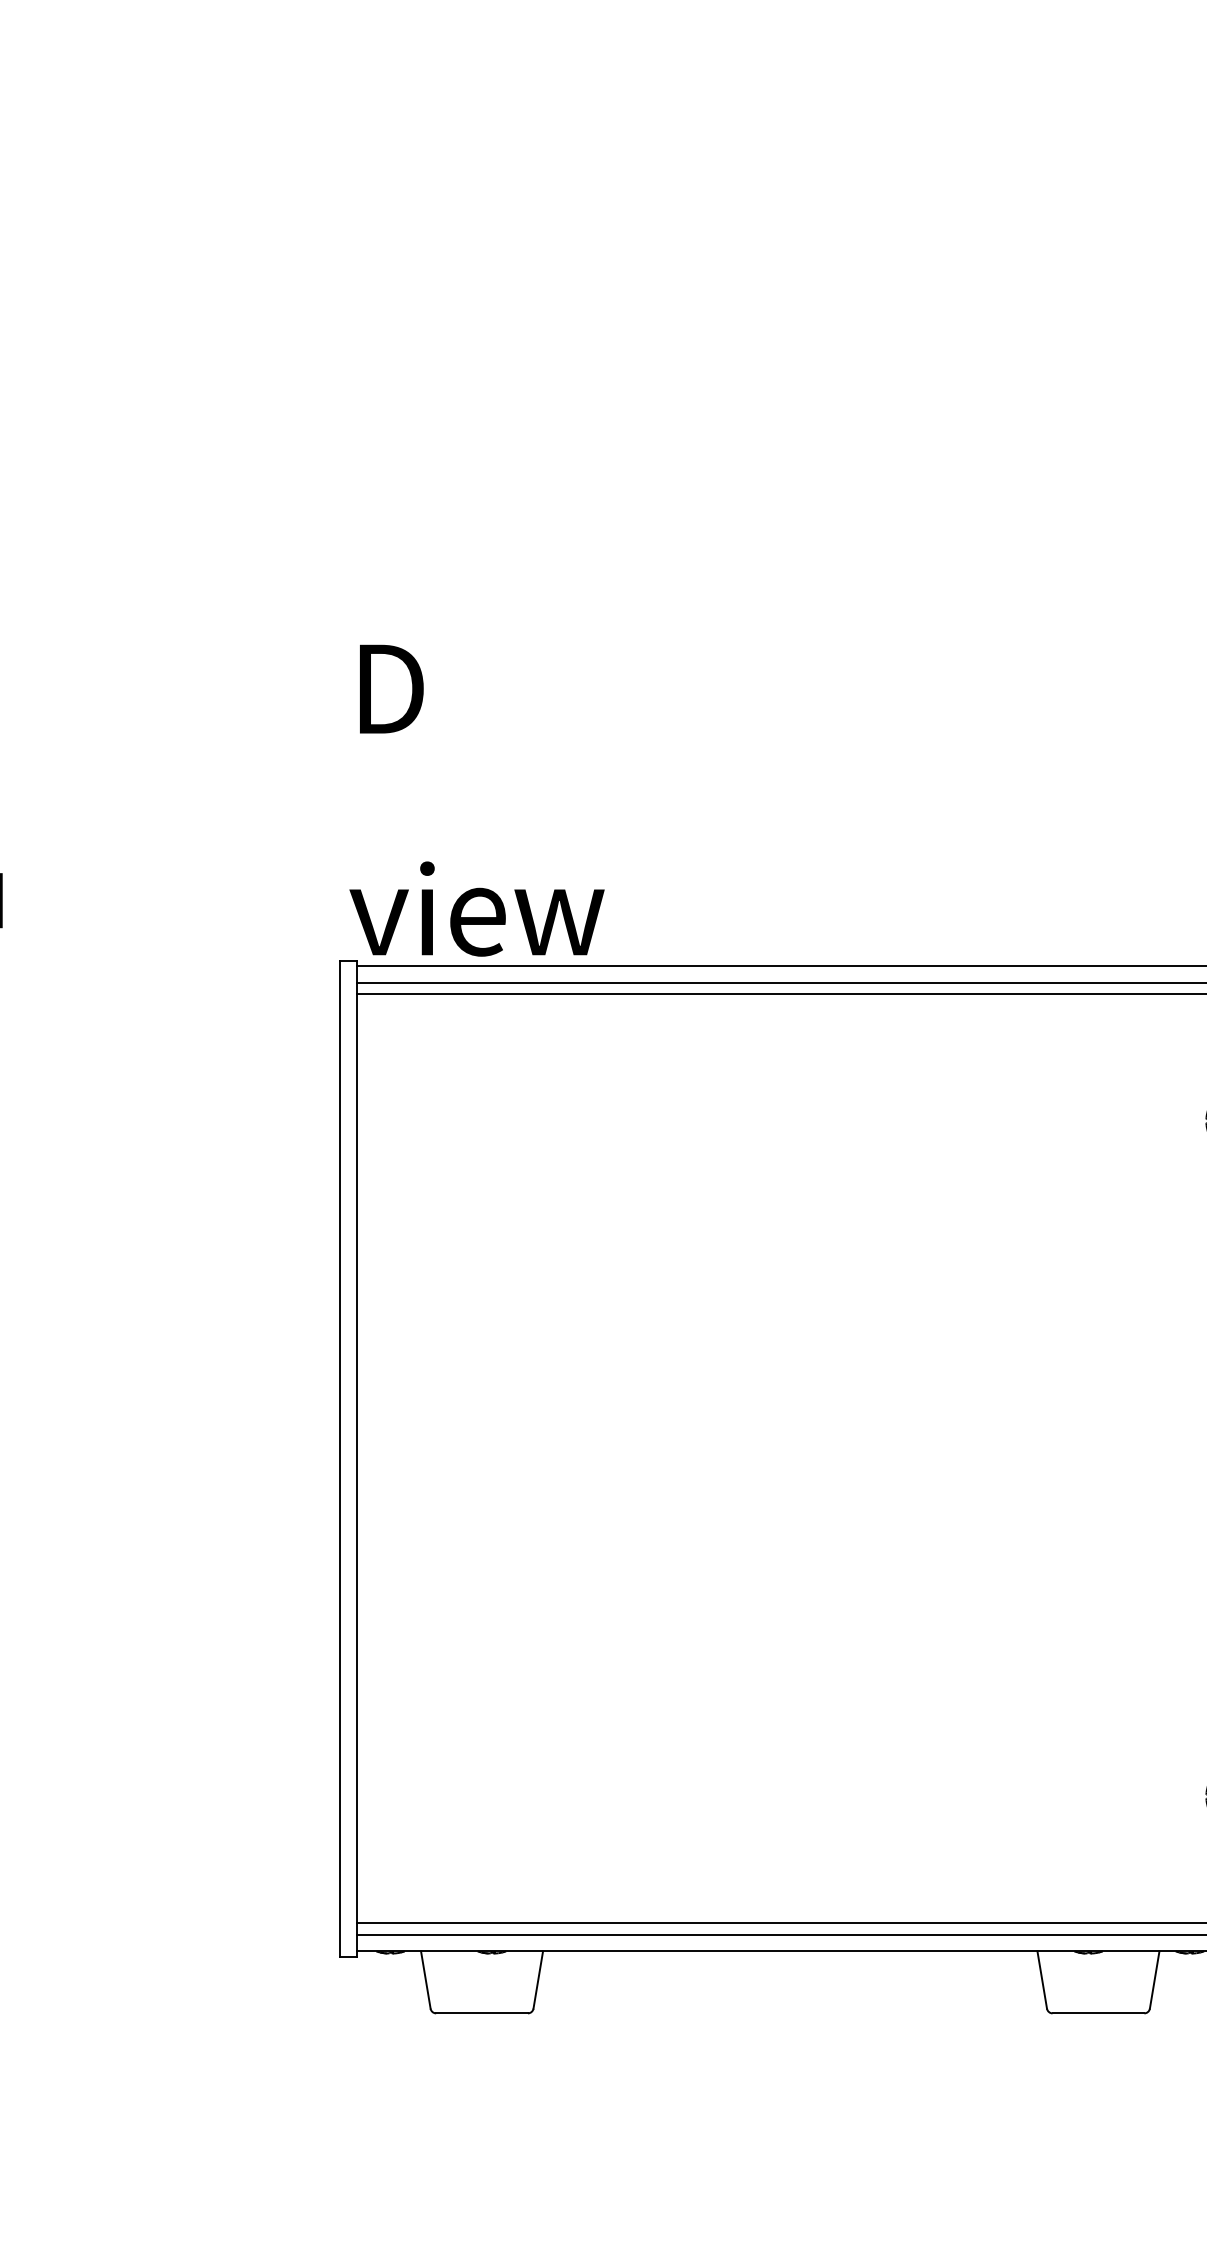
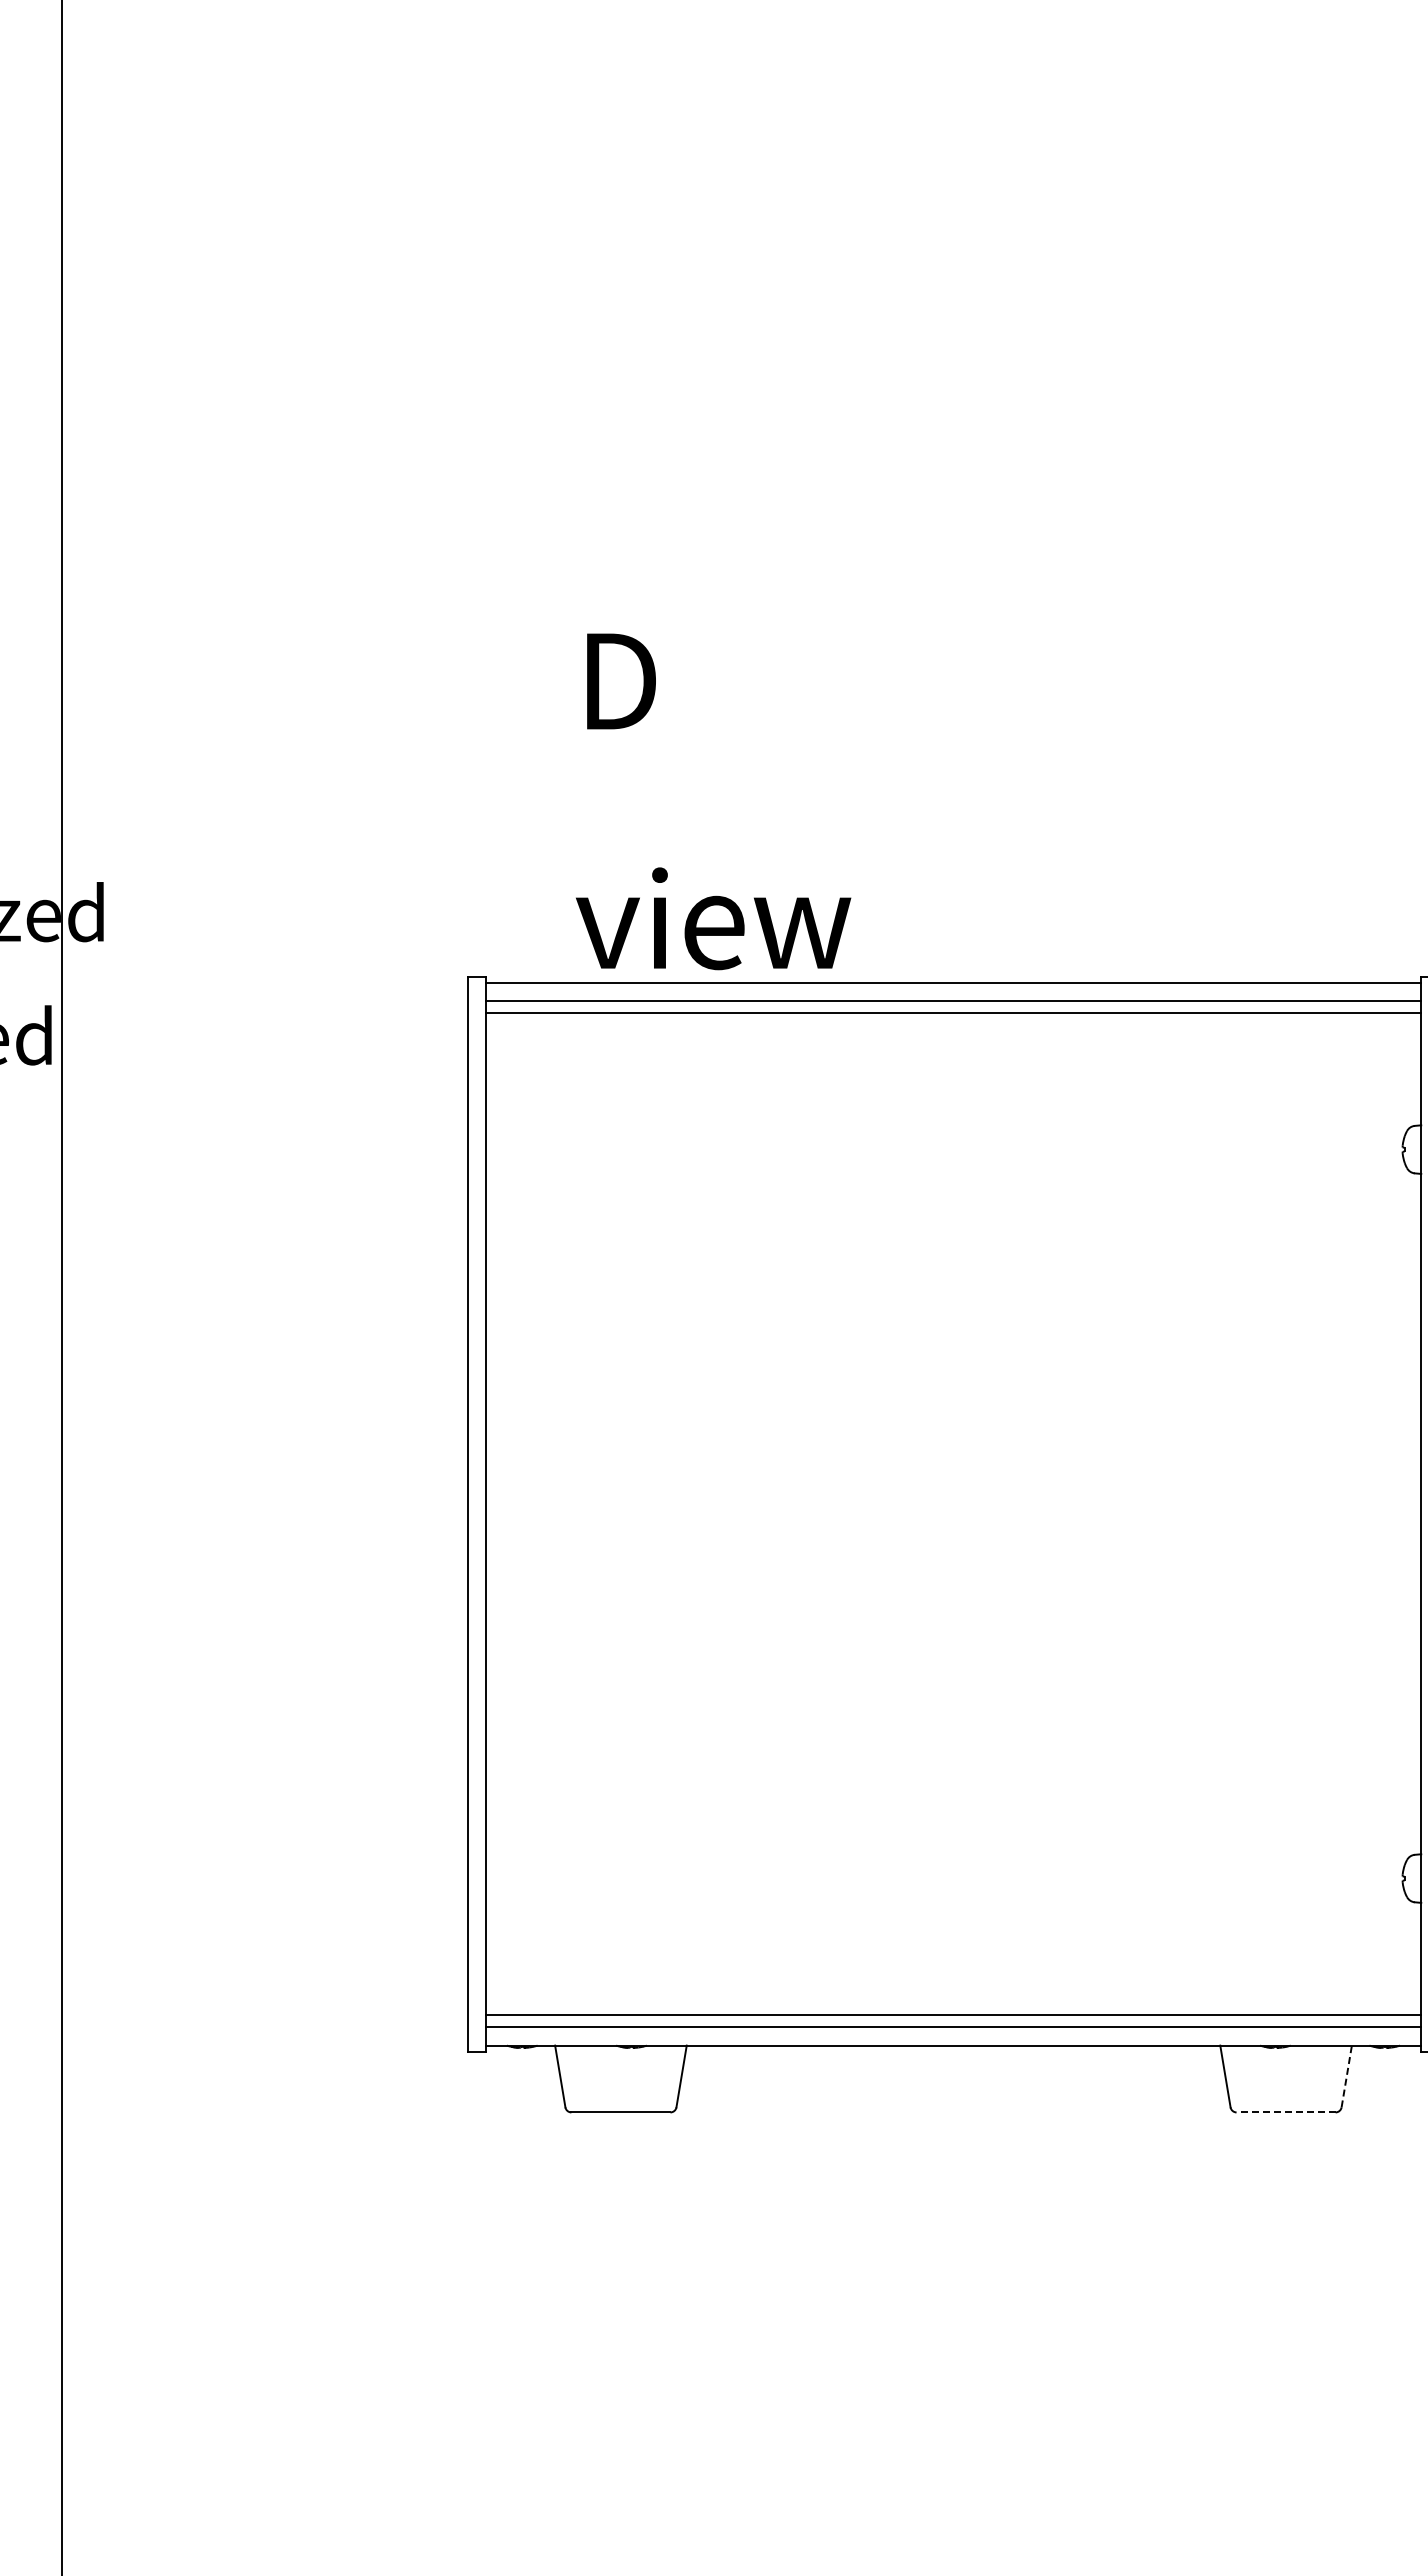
text: (477, 800) -> (713, 801), moved
line: (1154, 1980) -> (1346, 2076), solid -> dashed
line: (1098, 2013) -> (1286, 2112), solid -> dashed

